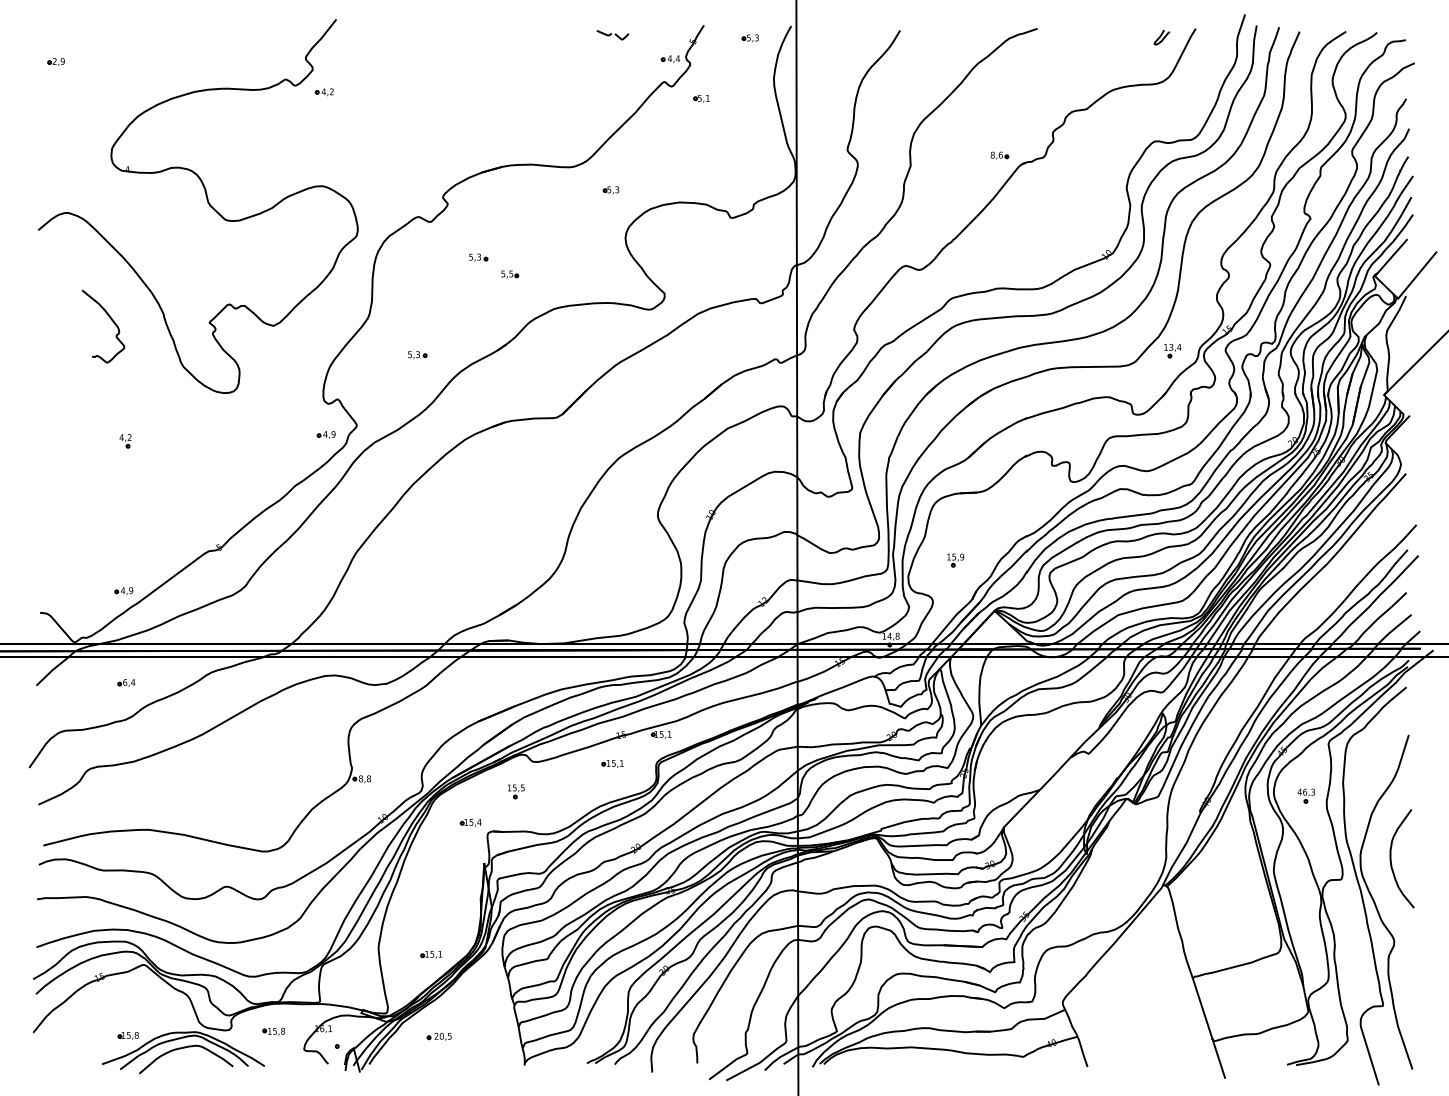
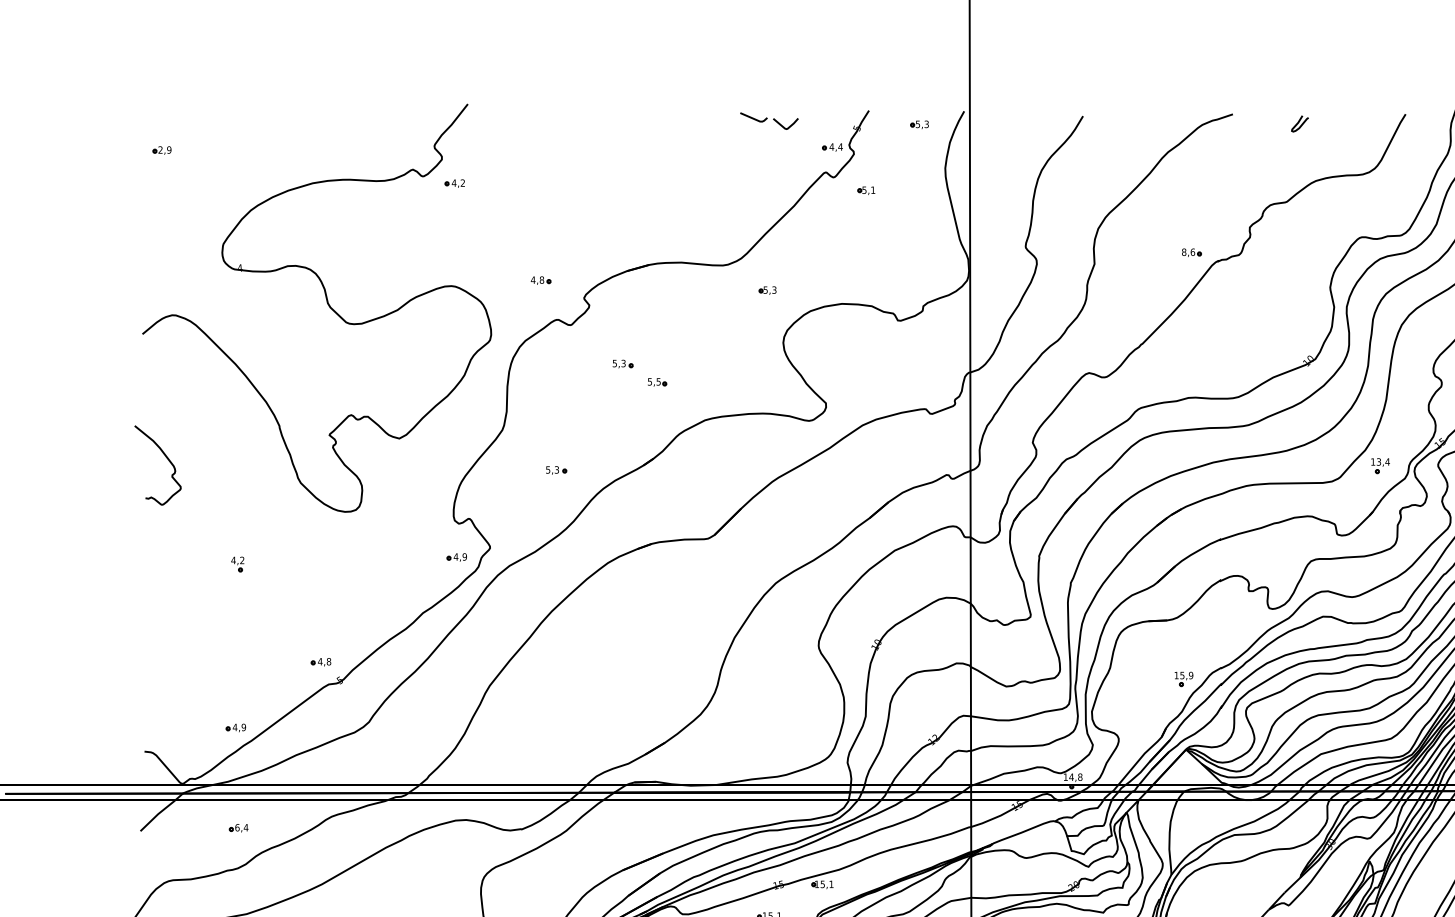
part: (612, 35) -> (769, 121), size x1.67
curve: (1161, 36) -> (1299, 122), moved
part: (403, 180) -> (541, 279), added
curve: (110, 319) -> (165, 457), moved
part: (201, 530) -> (320, 661), added
part: (955, 560) -> (1183, 679), moved

